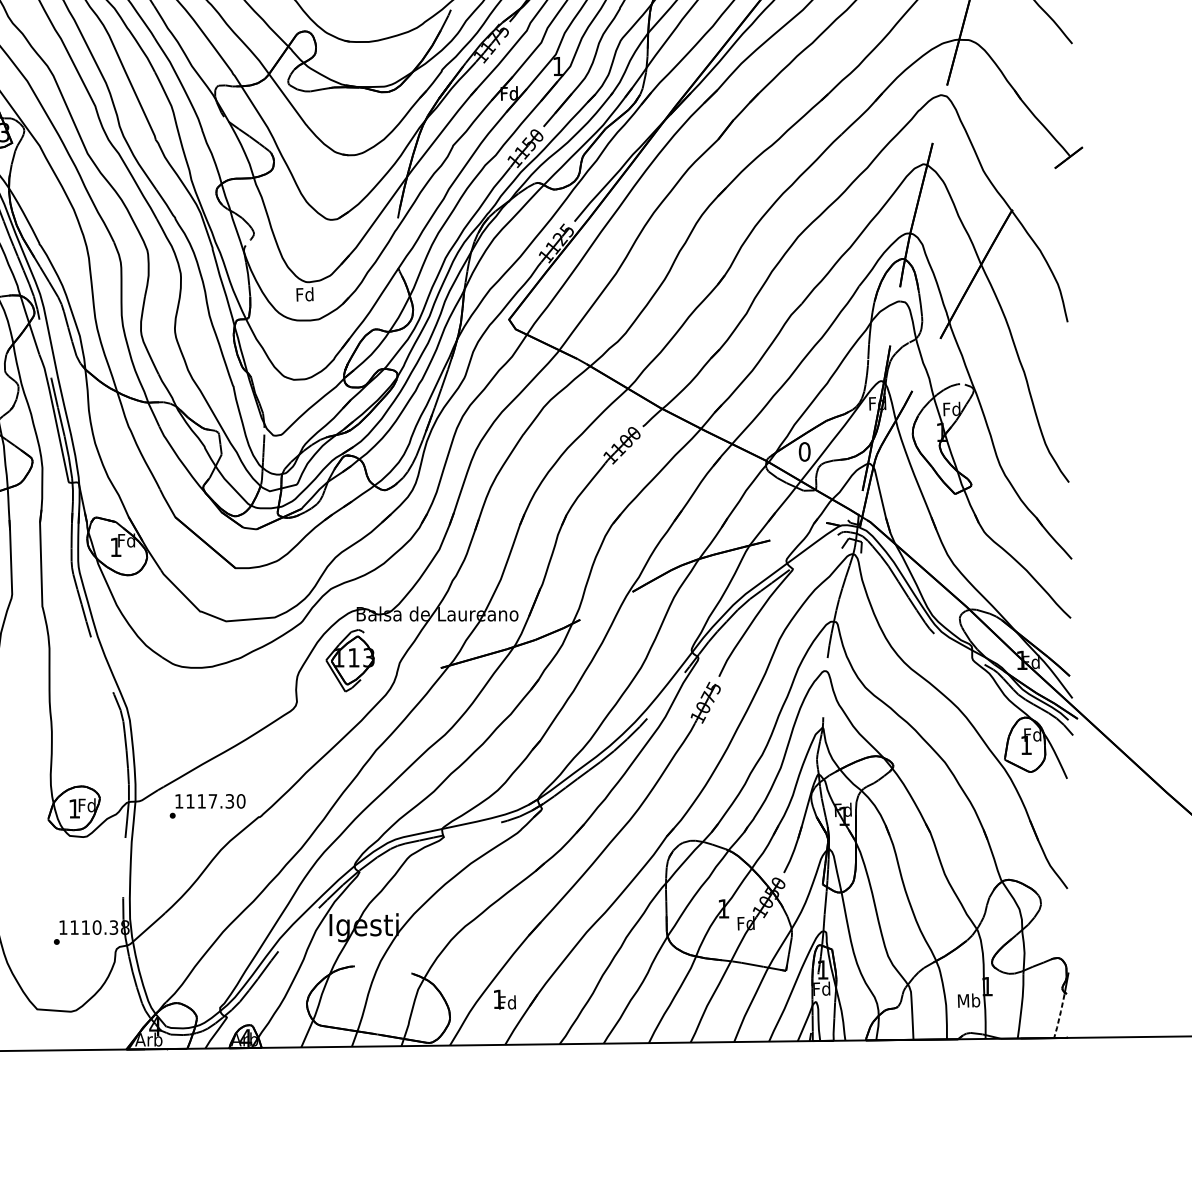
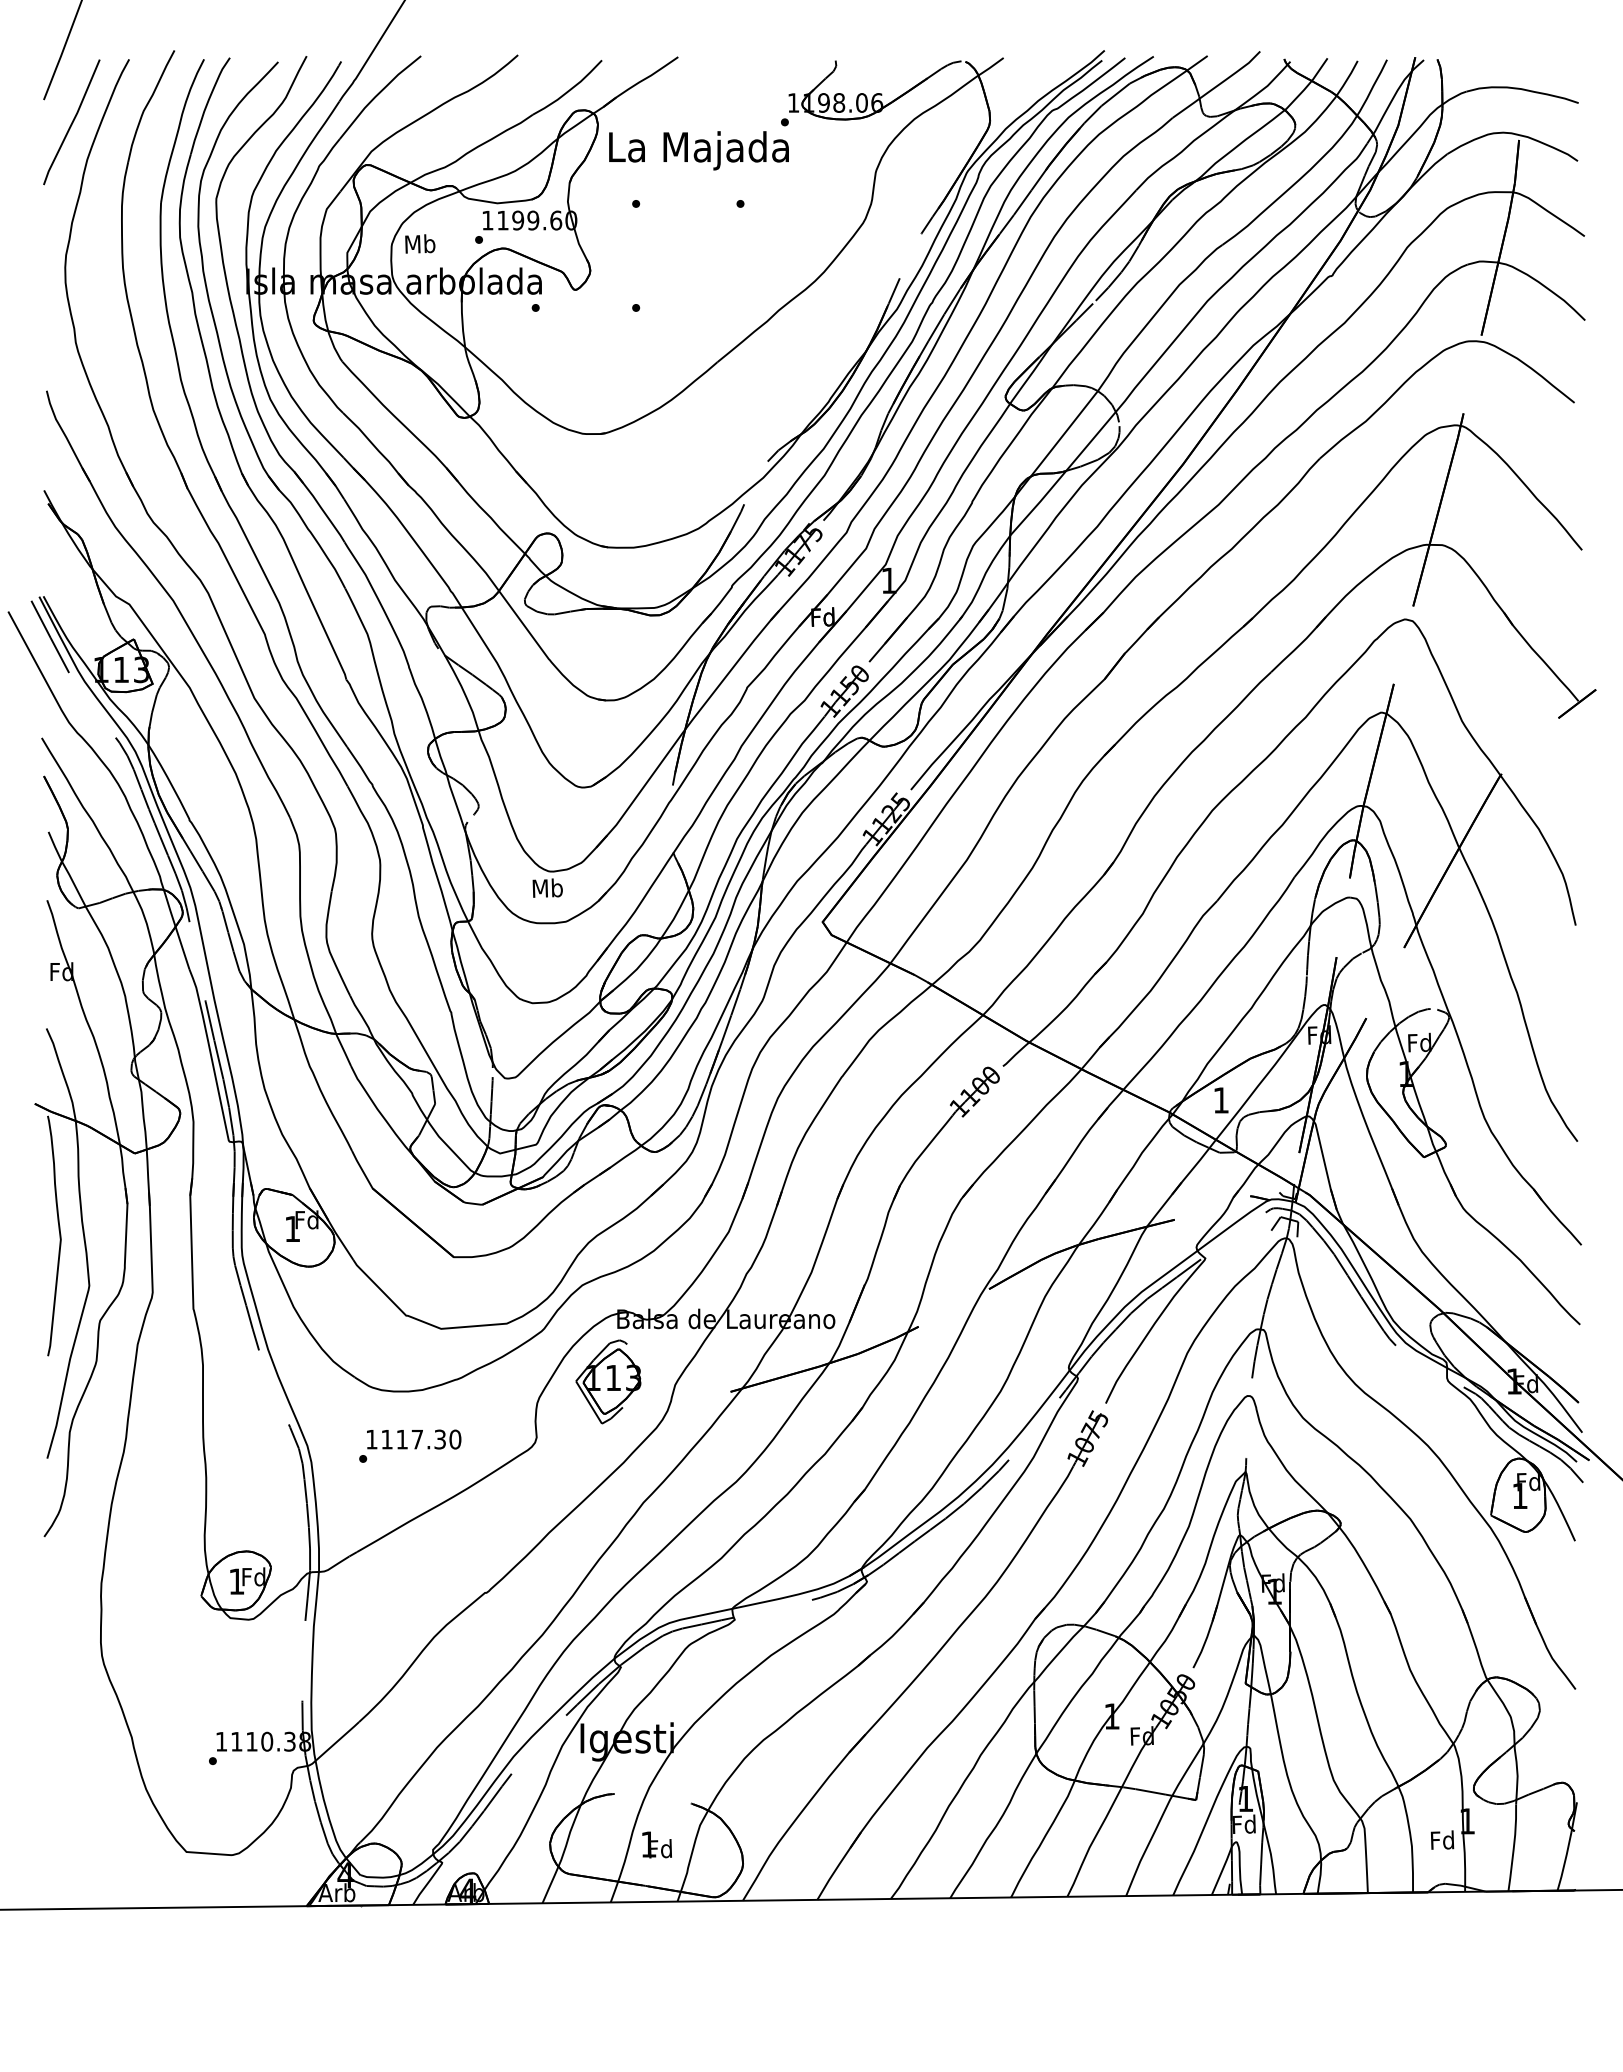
text: (305, 294) -> (547, 887), Fd -> Mb
text: (804, 451) -> (1221, 1100), 0 -> 1
text: (207, 805) -> (410, 1445), moved
text: (504, 999) -> (656, 1844), moved
text: (968, 1000) -> (1442, 1839), Mb -> Fd
line: (1059, 1017) -> (1564, 1862), dashed -> solid

